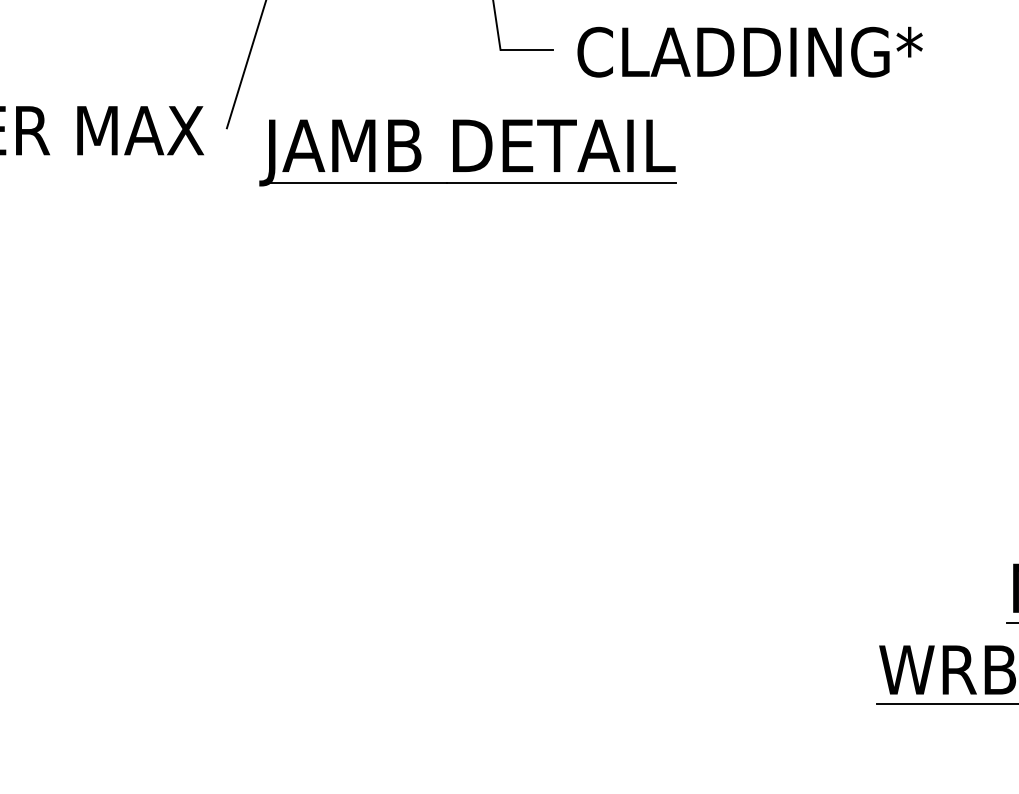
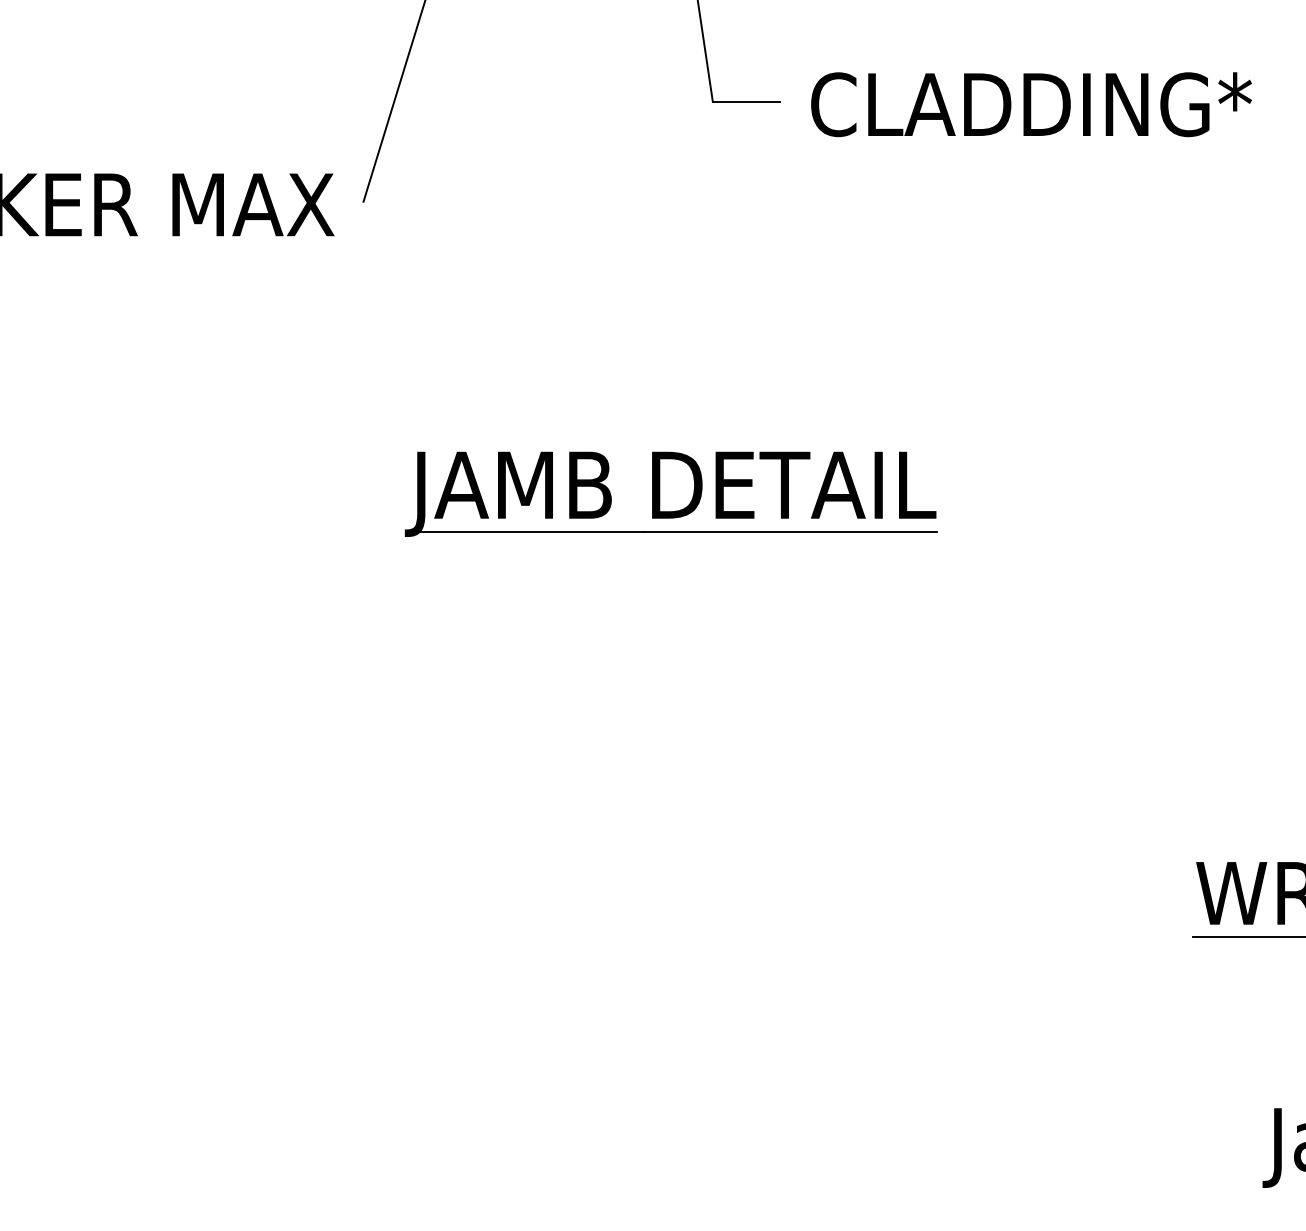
part: (467, 152) -> (670, 493), moved

